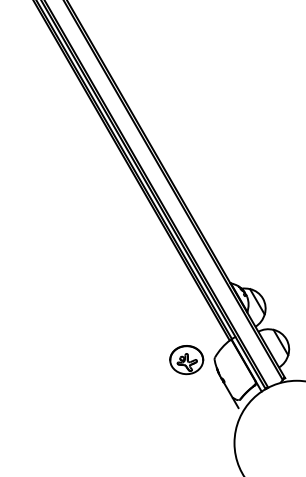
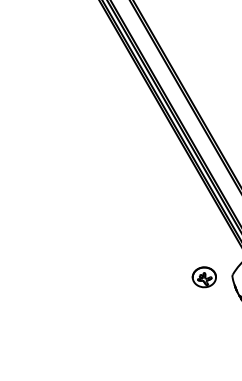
part: (186, 360) -> (204, 277), size x0.7

